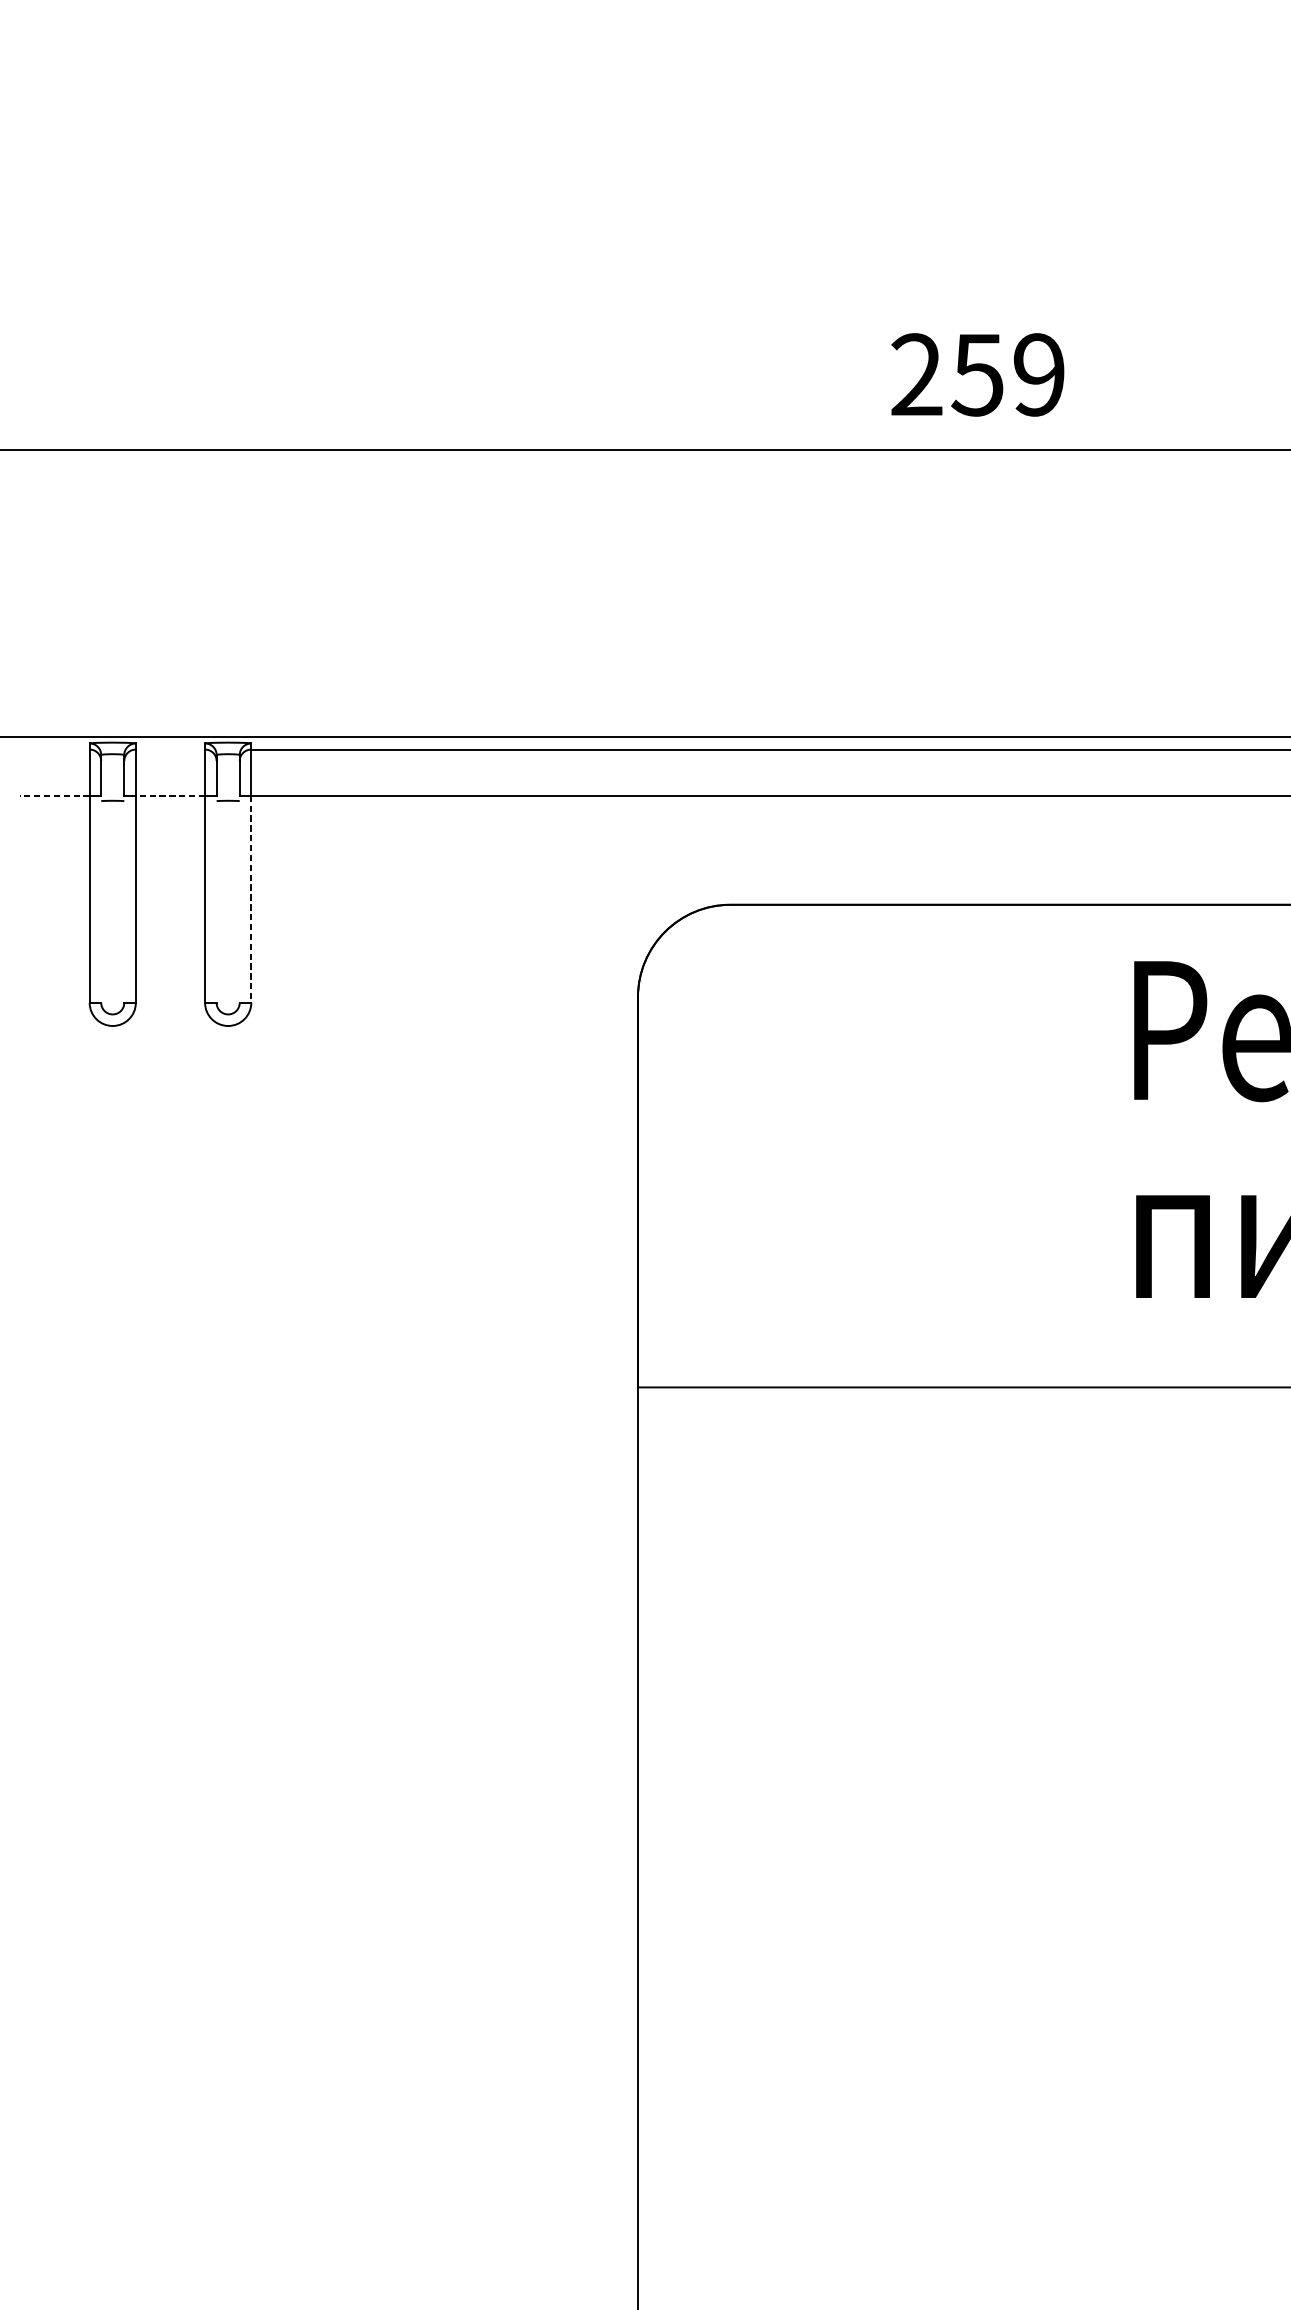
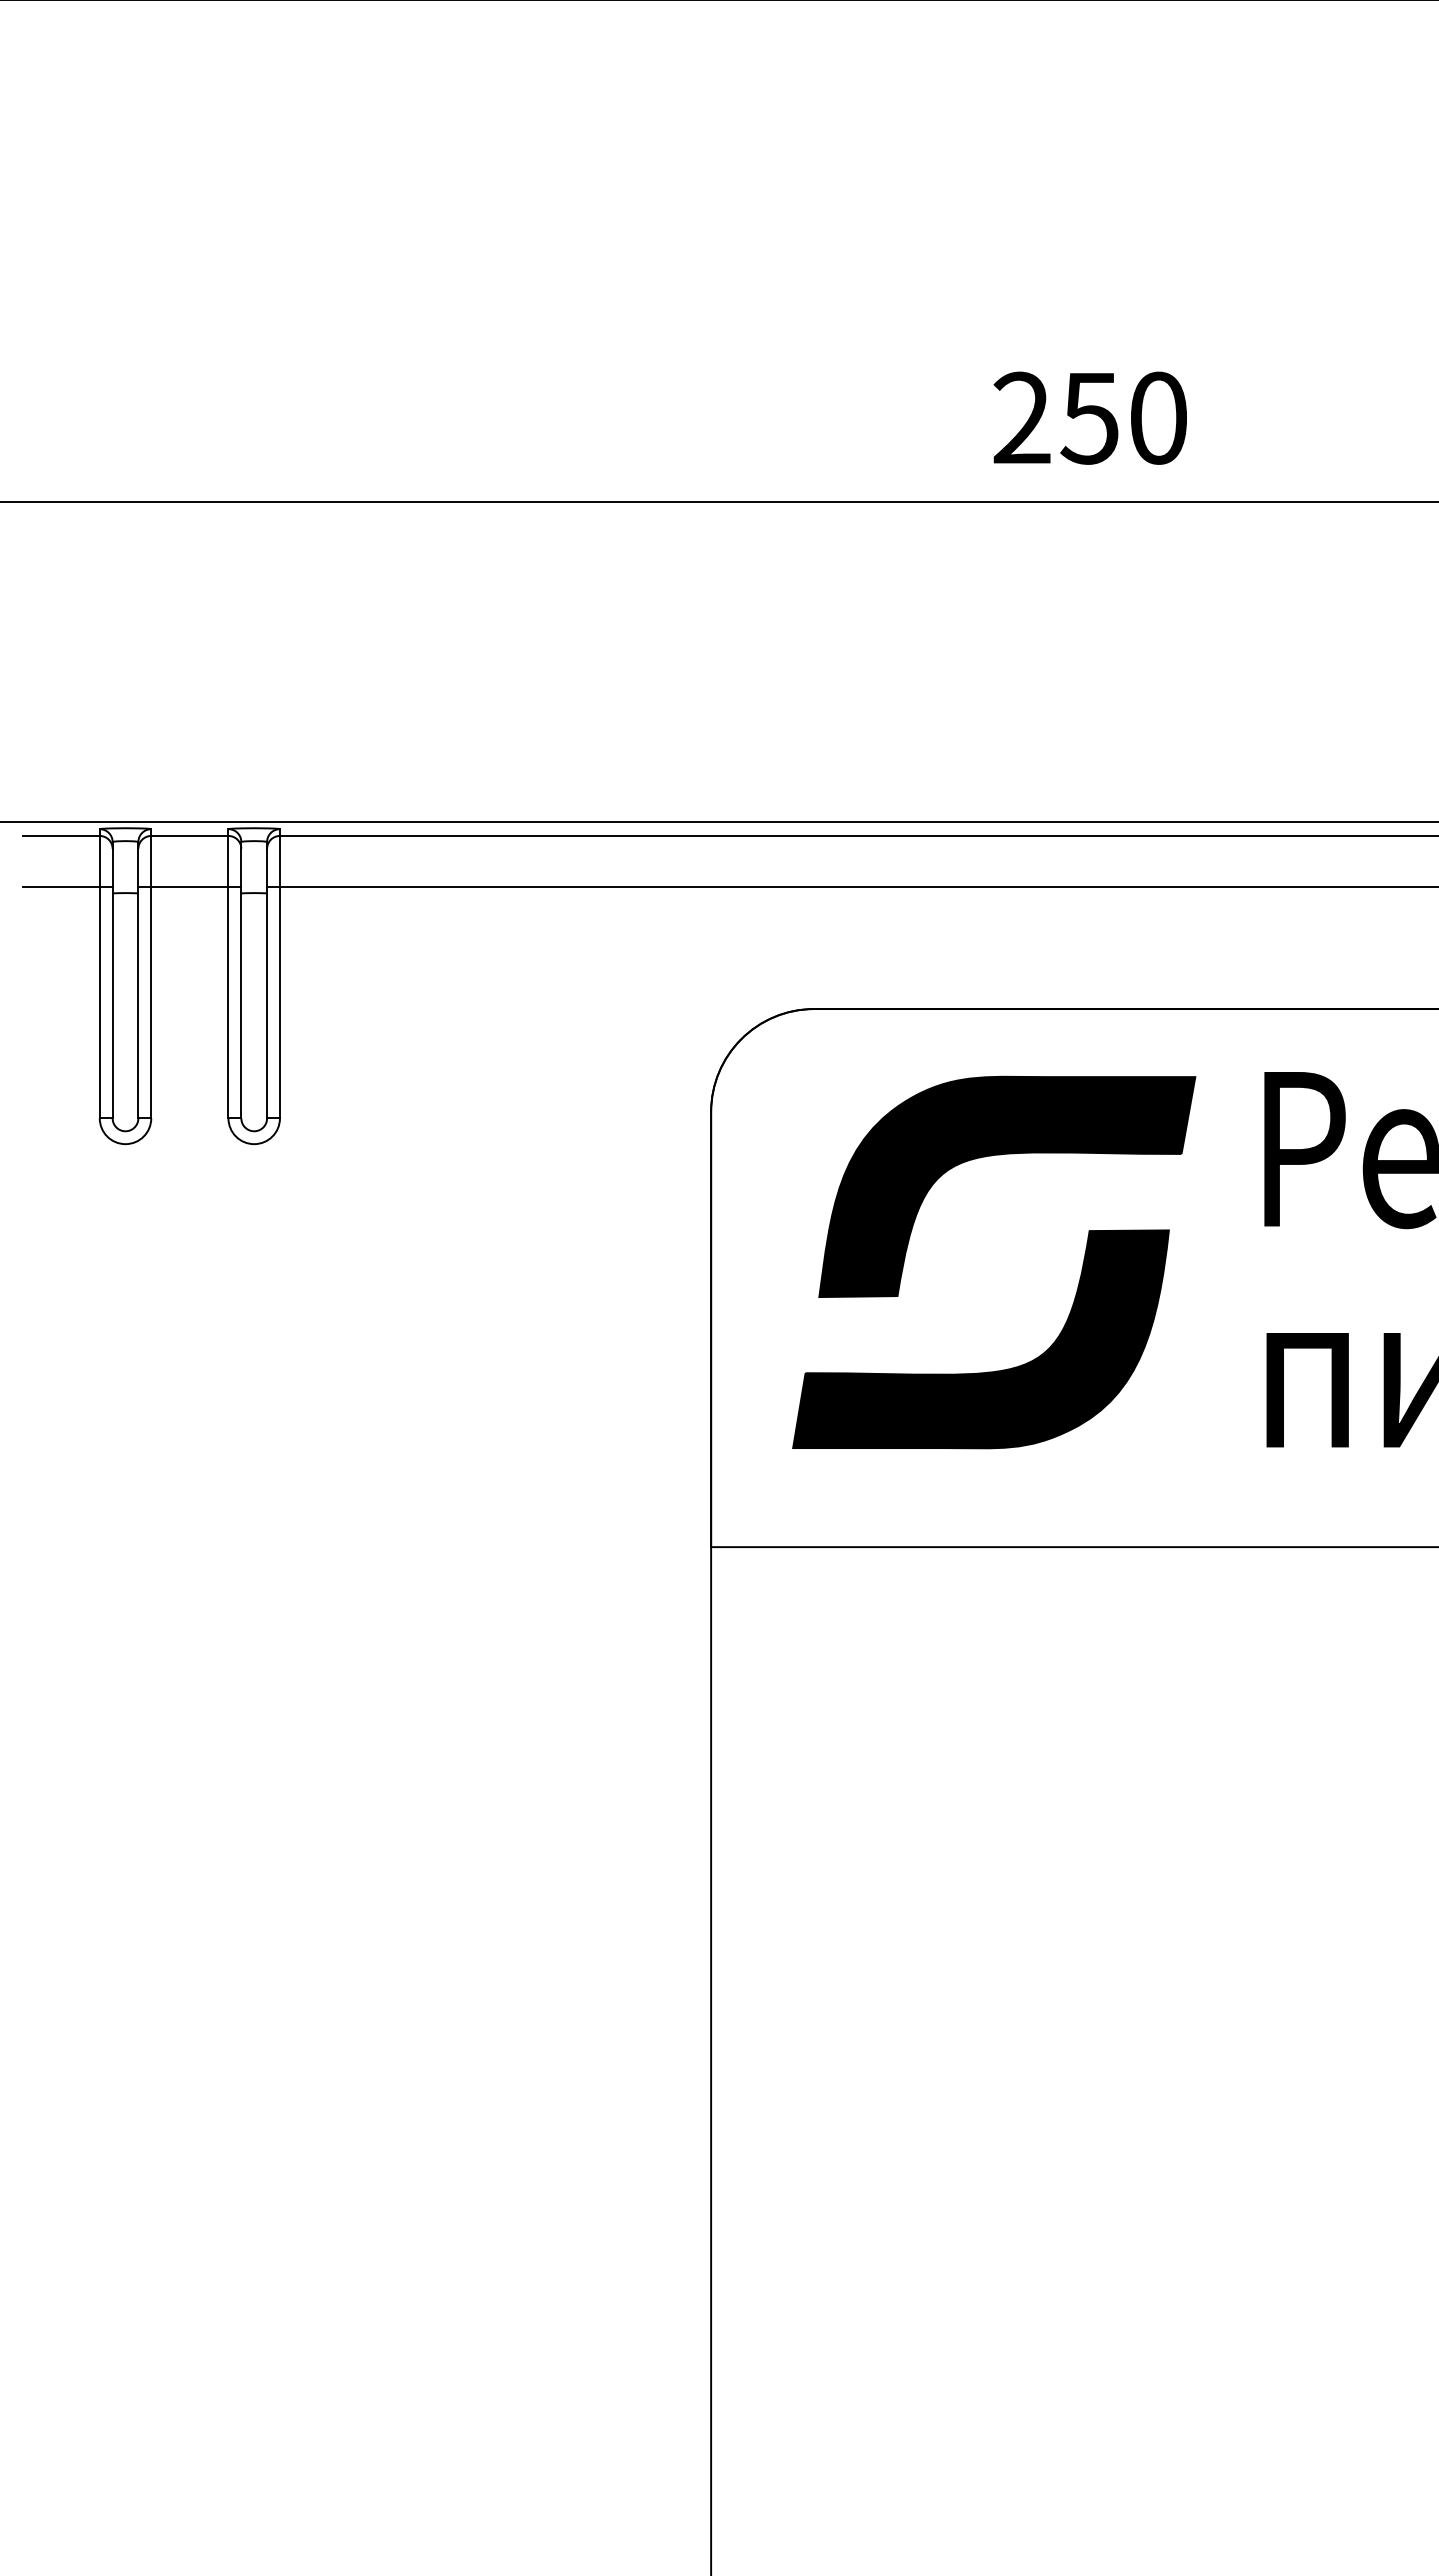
text: (1039, 374) -> (1158, 417), 259 -> 250
line: (54, 749) -> (60, 835), added
line: (170, 749) -> (189, 835), added
line: (55, 795) -> (61, 887), dashed -> solid
line: (170, 795) -> (189, 887), dashed -> solid
line: (101, 898) -> (112, 1002), added
line: (124, 898) -> (138, 1002), added
line: (216, 898) -> (241, 1002), added
line: (240, 898) -> (267, 1002), added
line: (250, 898) -> (279, 1002), dashed -> solid
part: (967, 1150) -> (1078, 1282), added

